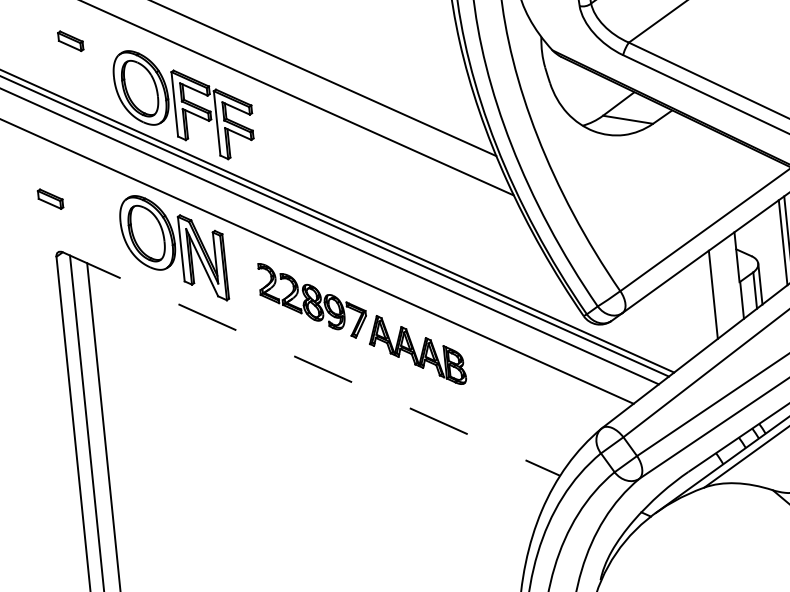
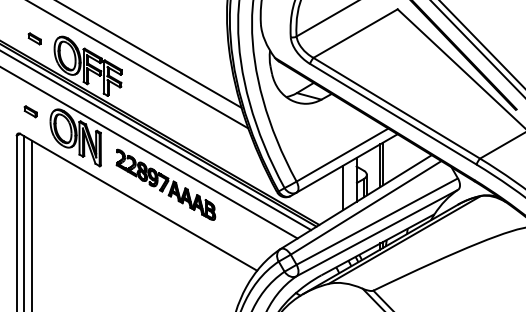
part: (69, 40) -> (34, 38), moved
part: (49, 198) -> (30, 111), moved
line: (311, 364) -> (138, 202), dashed -> solid

